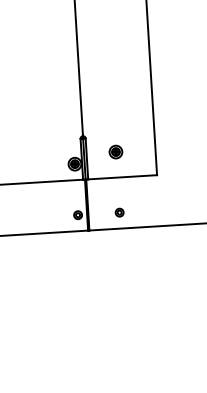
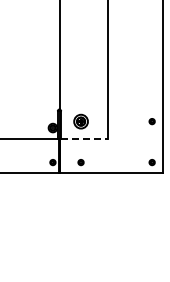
part: (115, 151) -> (80, 121), size x1.6
line: (122, 176) -> (84, 138), solid -> dashed

